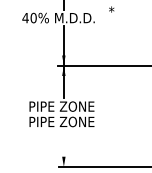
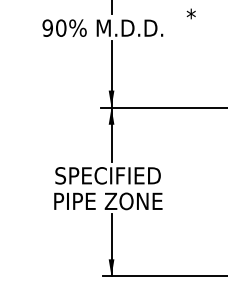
text: (25, 17) -> (47, 27), 40% -> 90%
text: (61, 106) -> (107, 175), PIPE ZONE -> SPECIFIED
line: (63, 147) -> (110, 243), added

